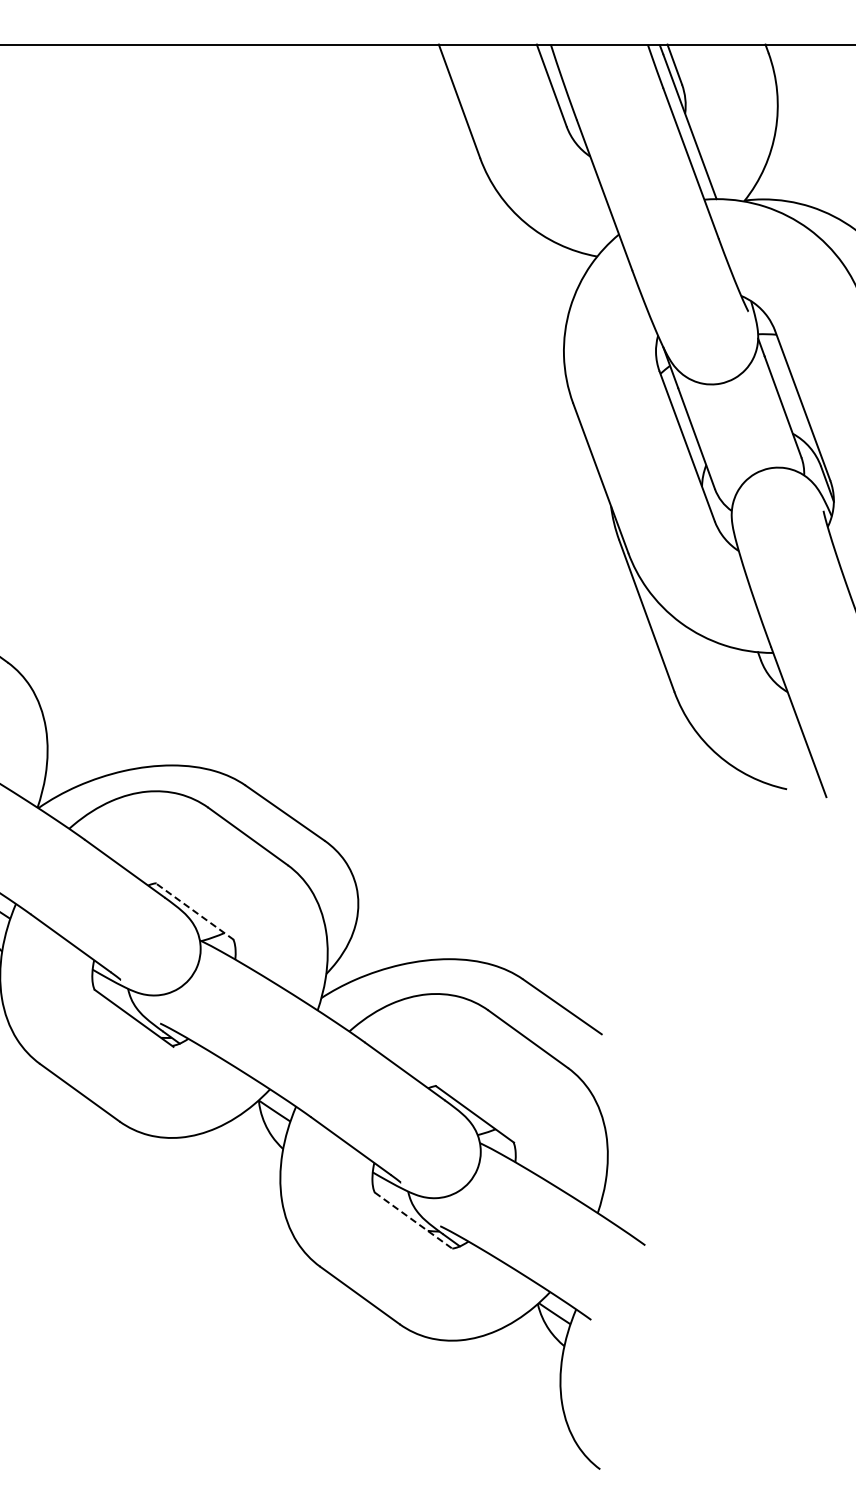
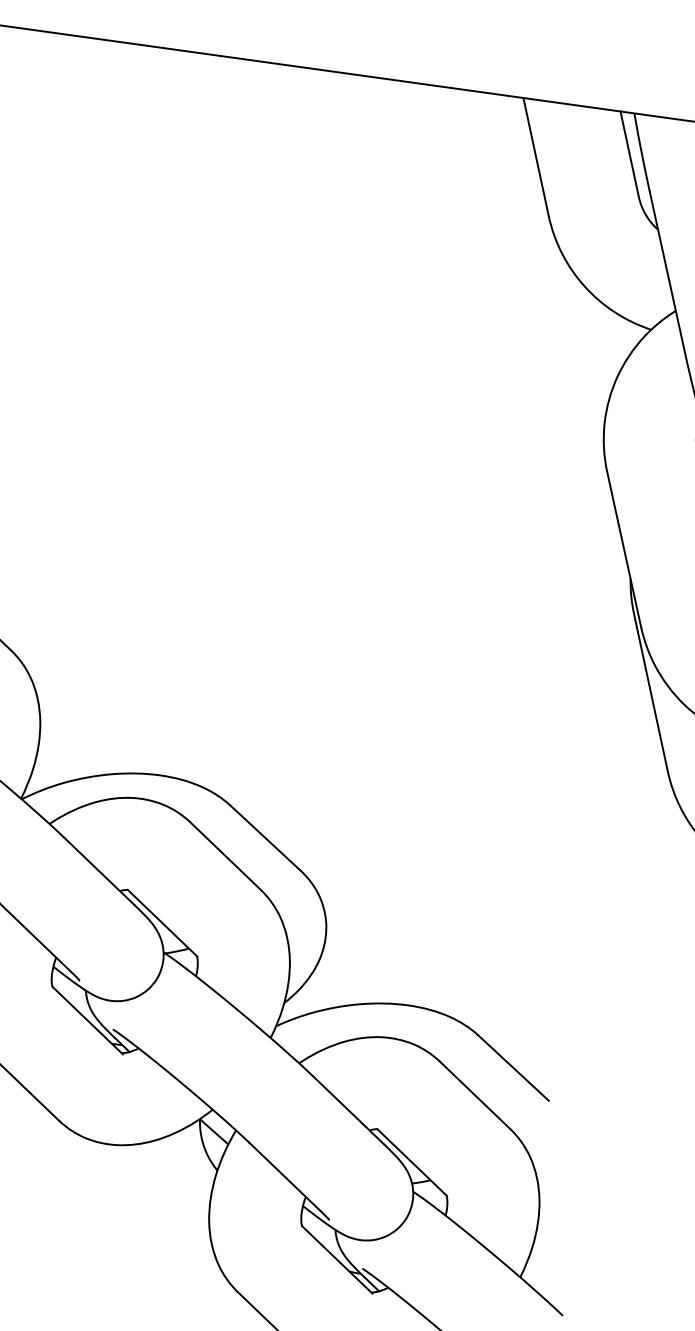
line: (194, 911) -> (162, 923), dashed -> solid
line: (414, 1221) -> (337, 1260), dashed -> solid

